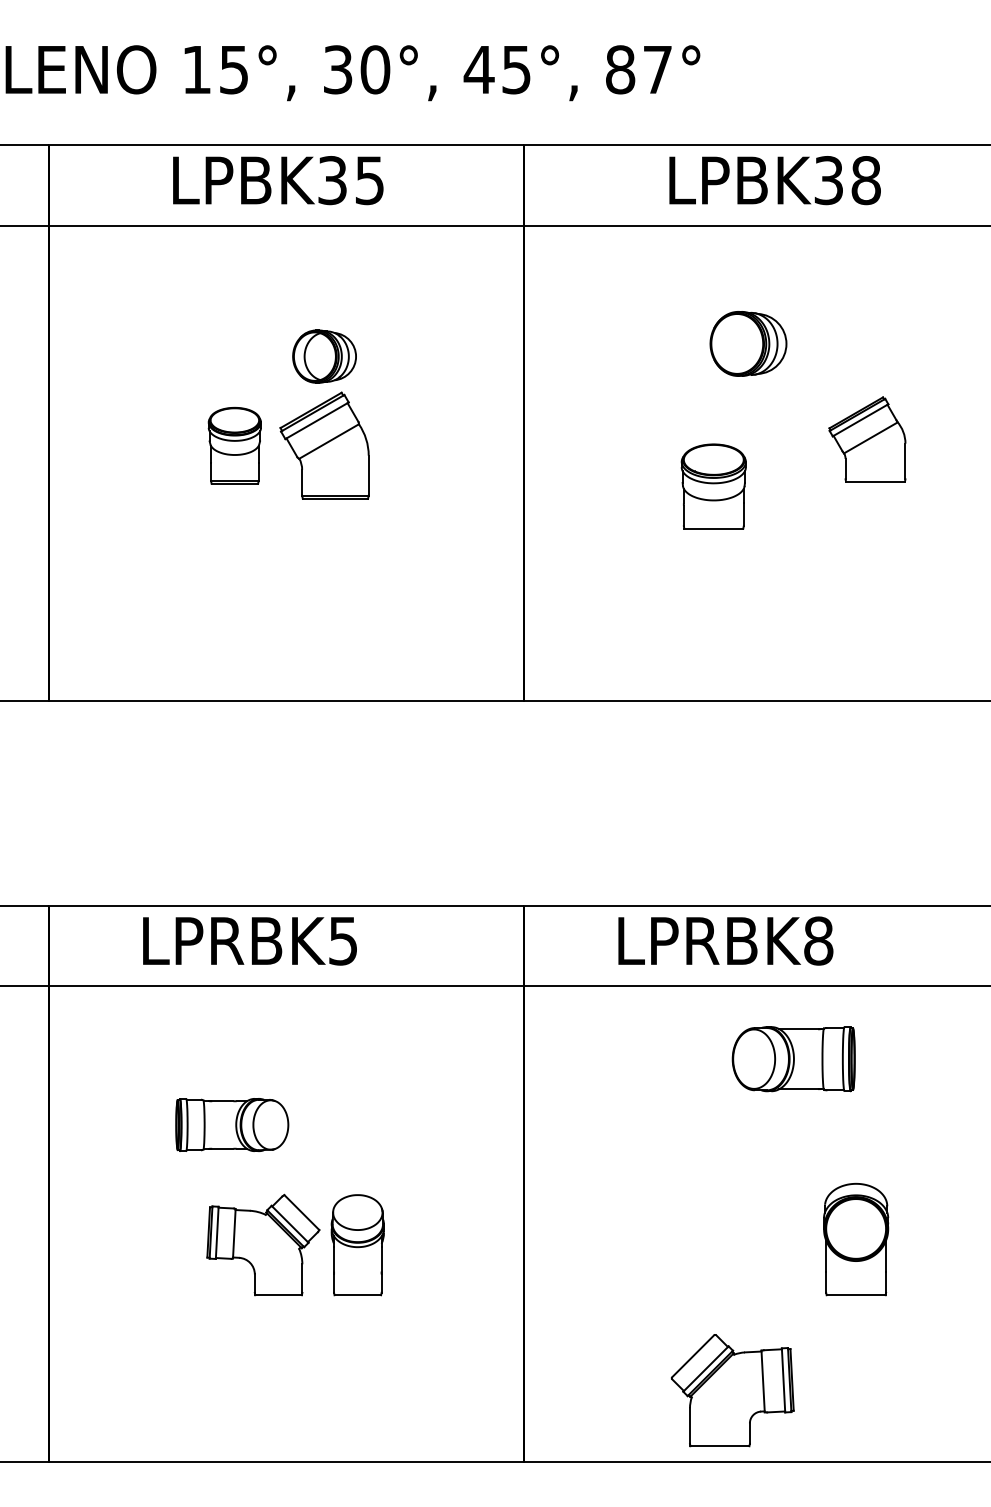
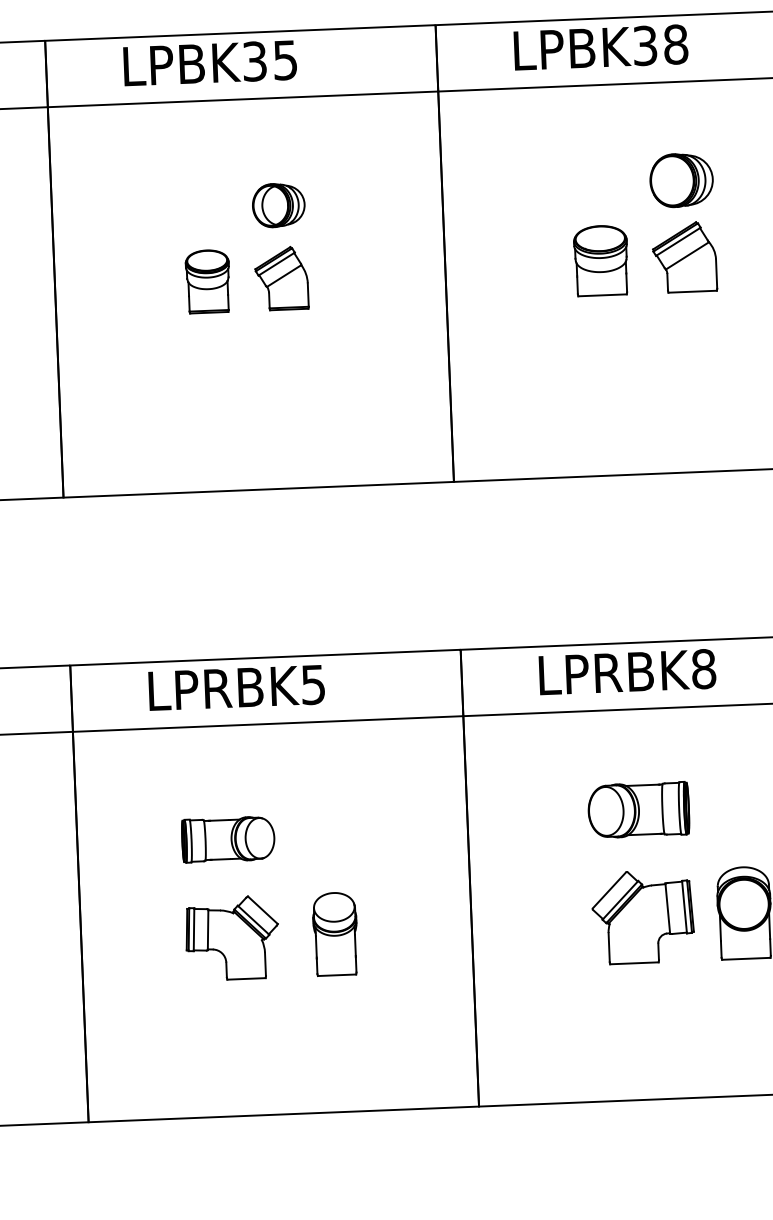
text: (278, 180) -> (210, 63), moved
text: (774, 180) -> (600, 47), moved
part: (748, 343) -> (681, 180), moved
part: (867, 439) -> (684, 257), moved
part: (324, 445) -> (281, 278), size x0.71
part: (713, 486) -> (600, 260), moved
part: (793, 1059) -> (638, 810), moved
part: (263, 1244) -> (232, 937), moved
part: (732, 1390) -> (642, 917), moved

